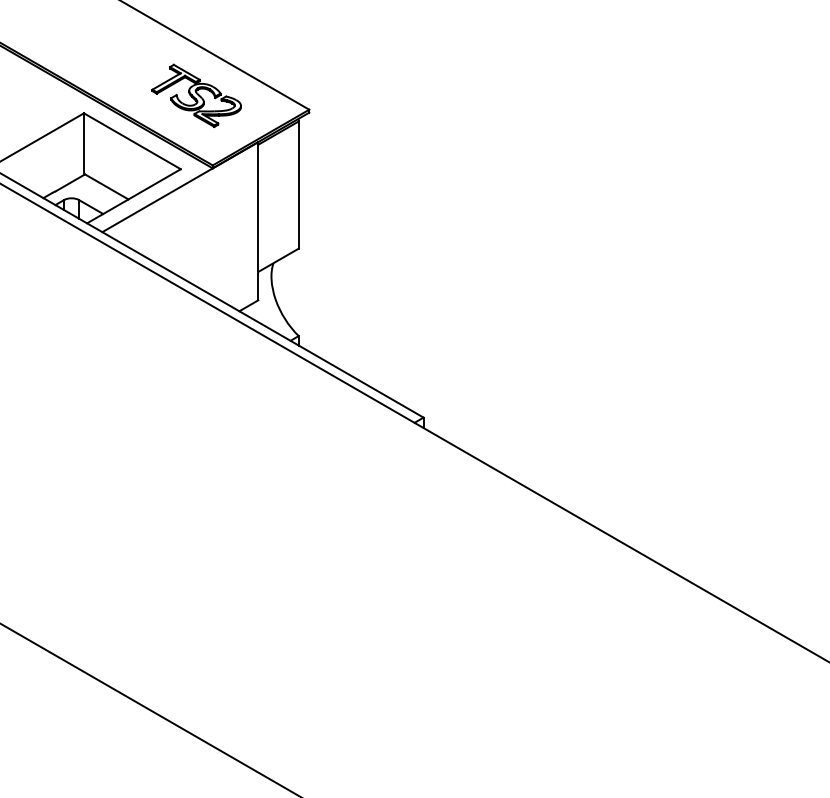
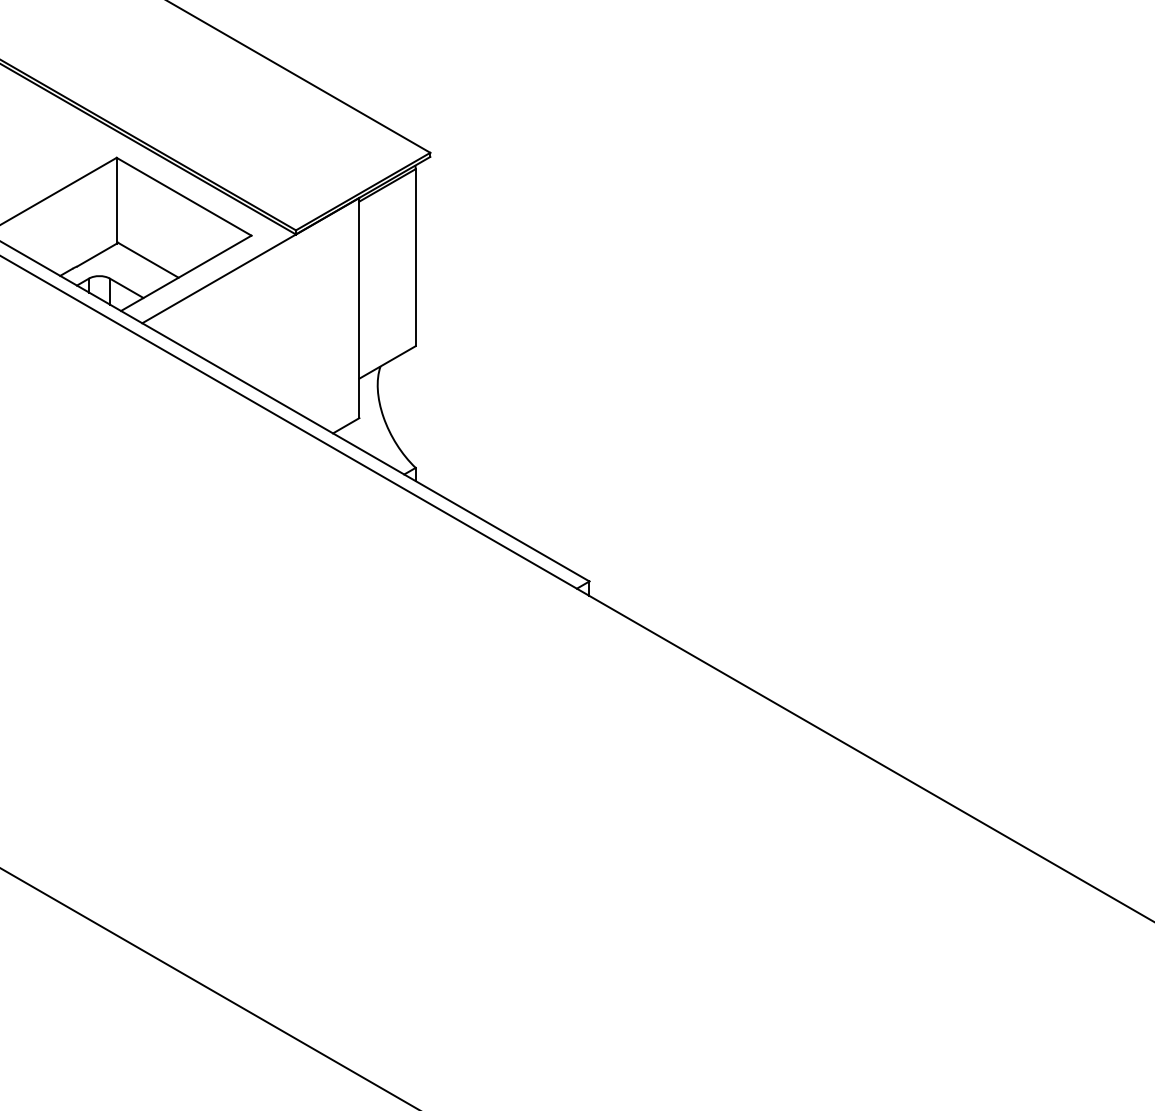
part: (196, 95) -> (273, 133), removed

